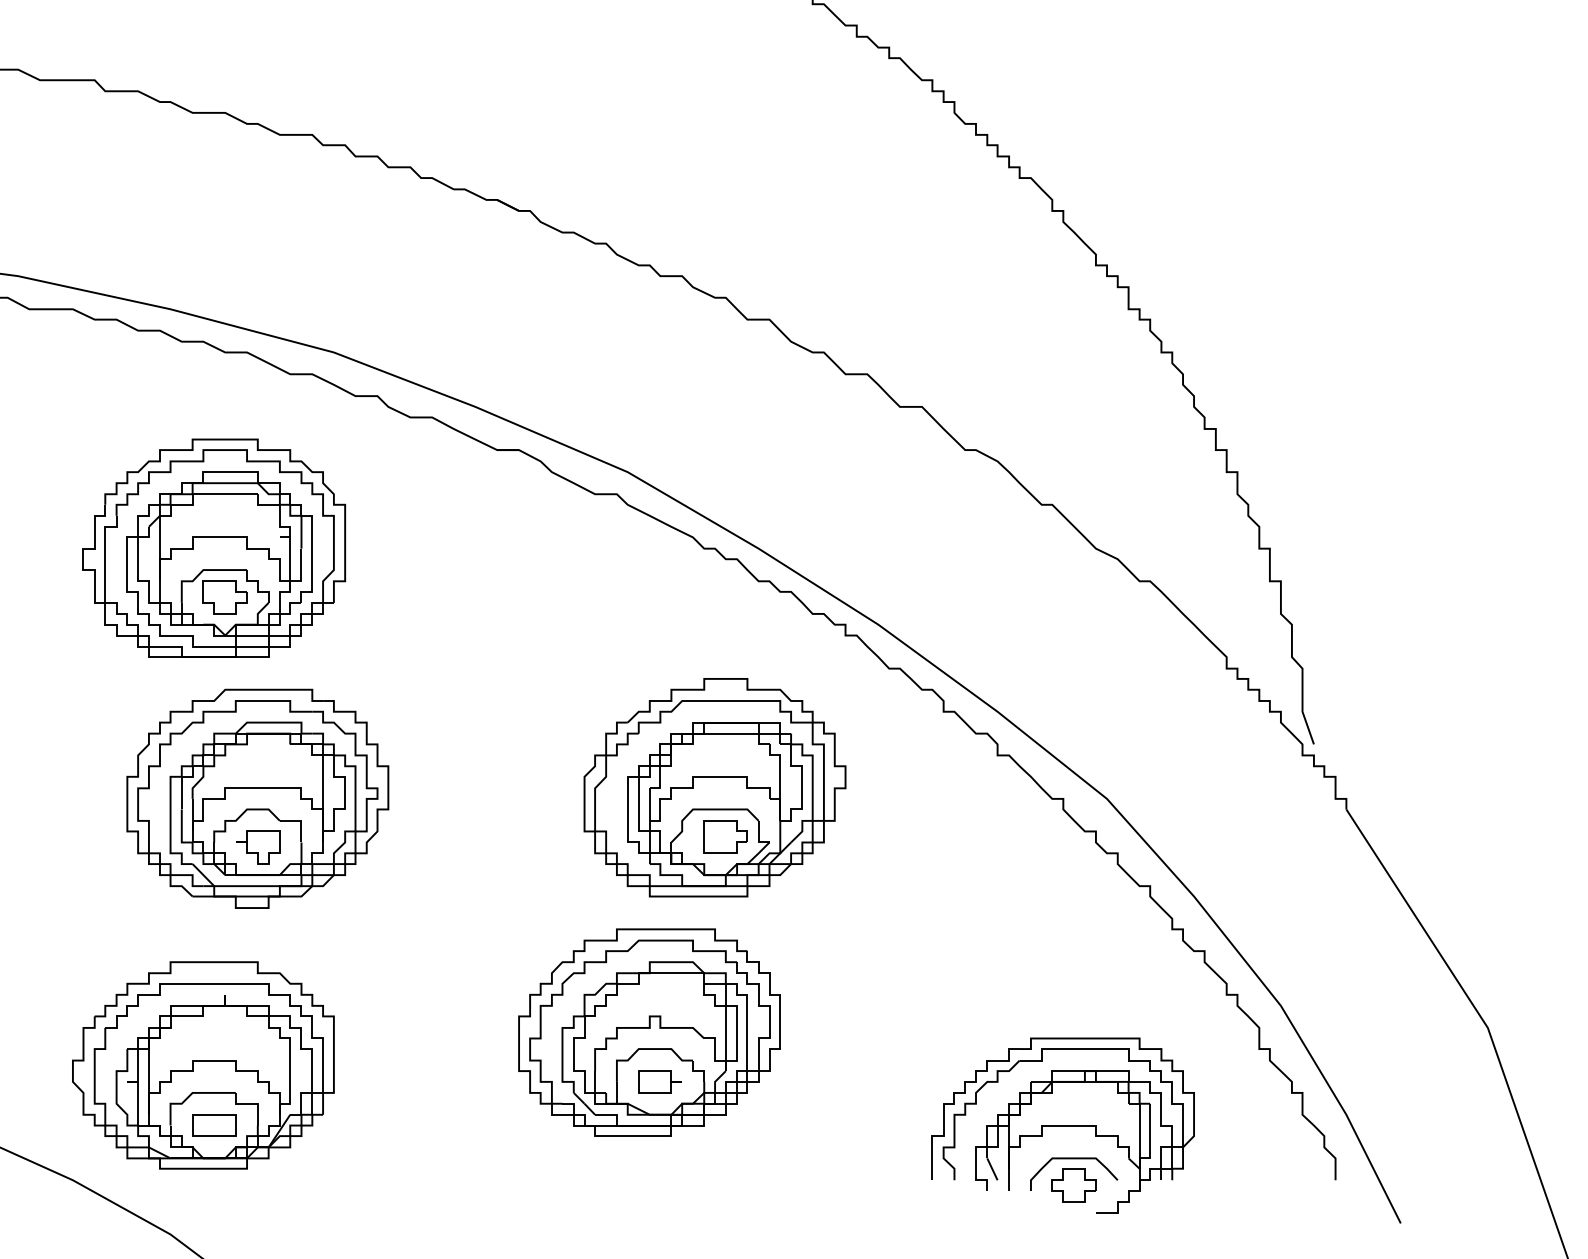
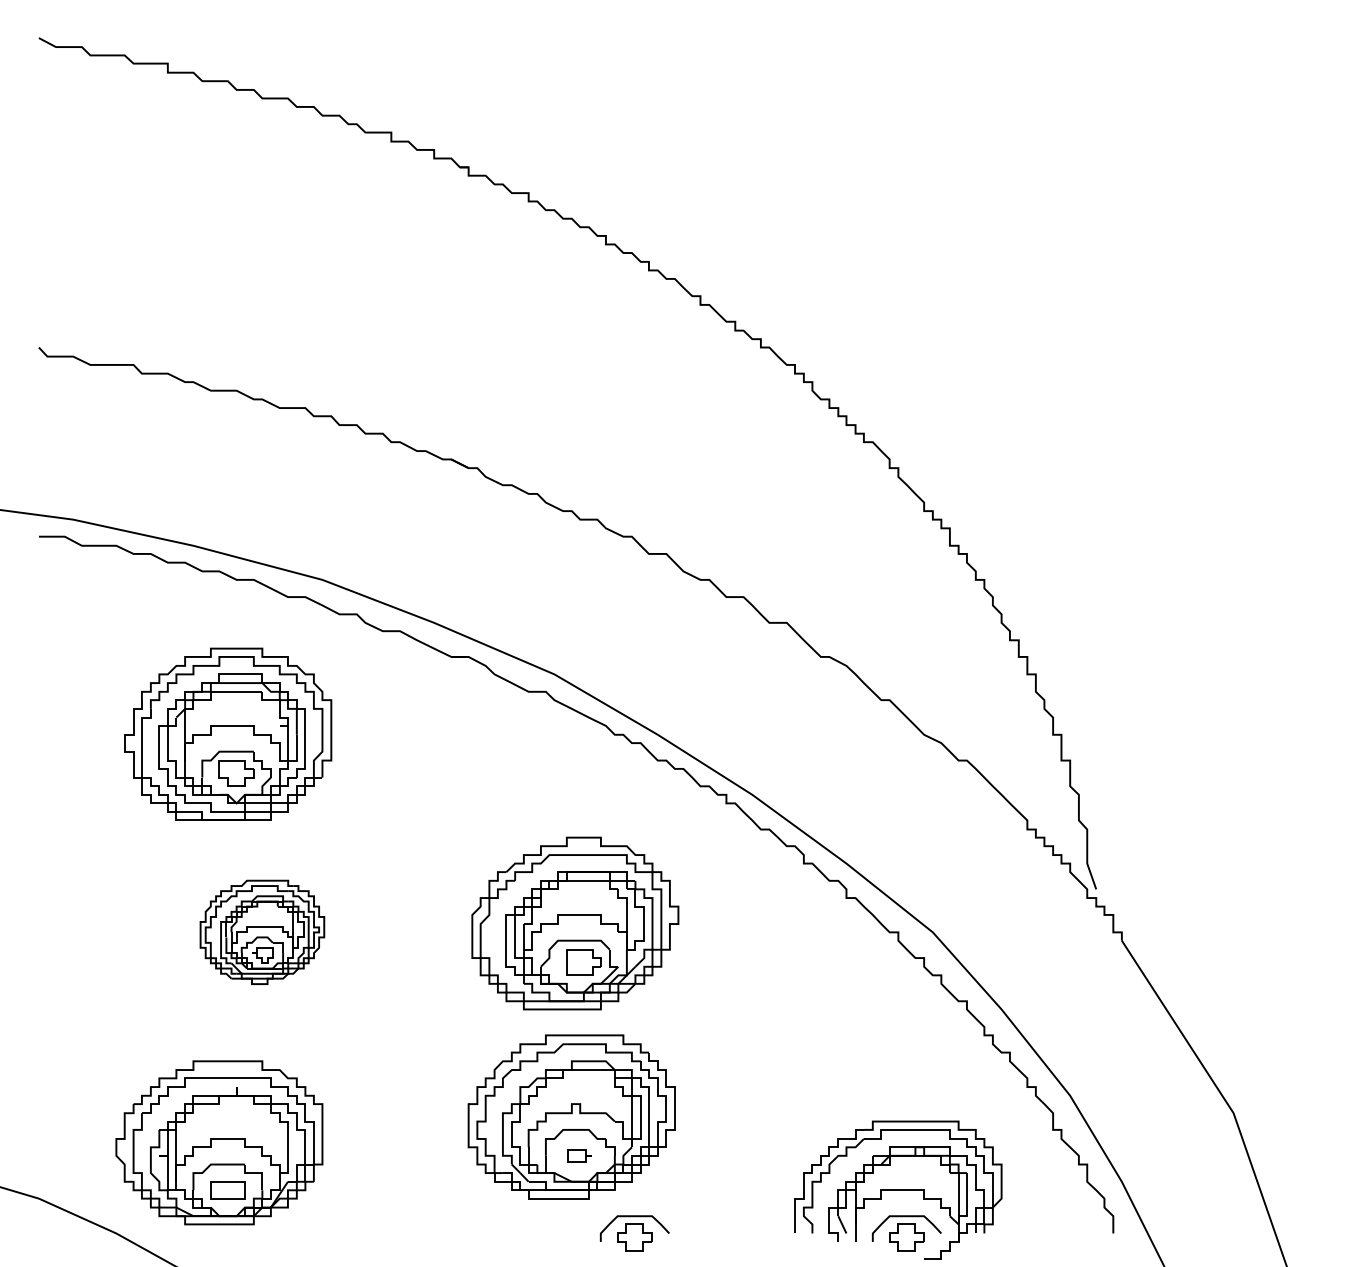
part: (715, 787) -> (575, 923), moved
part: (257, 799) -> (262, 932), size x0.6
part: (659, 1081) -> (579, 1155), size x0.7
part: (729, 1180) -> (634, 1233), added

